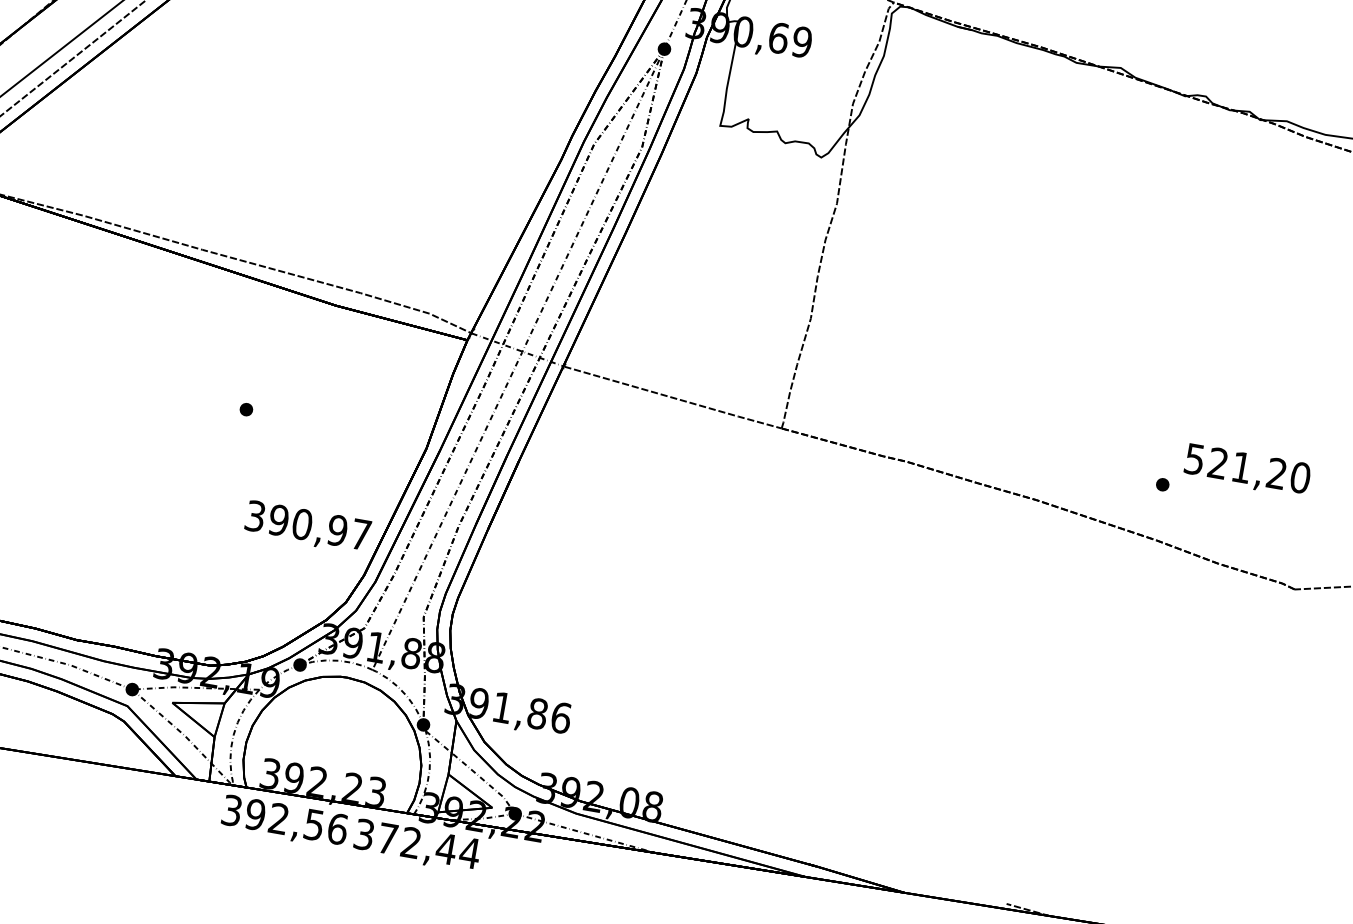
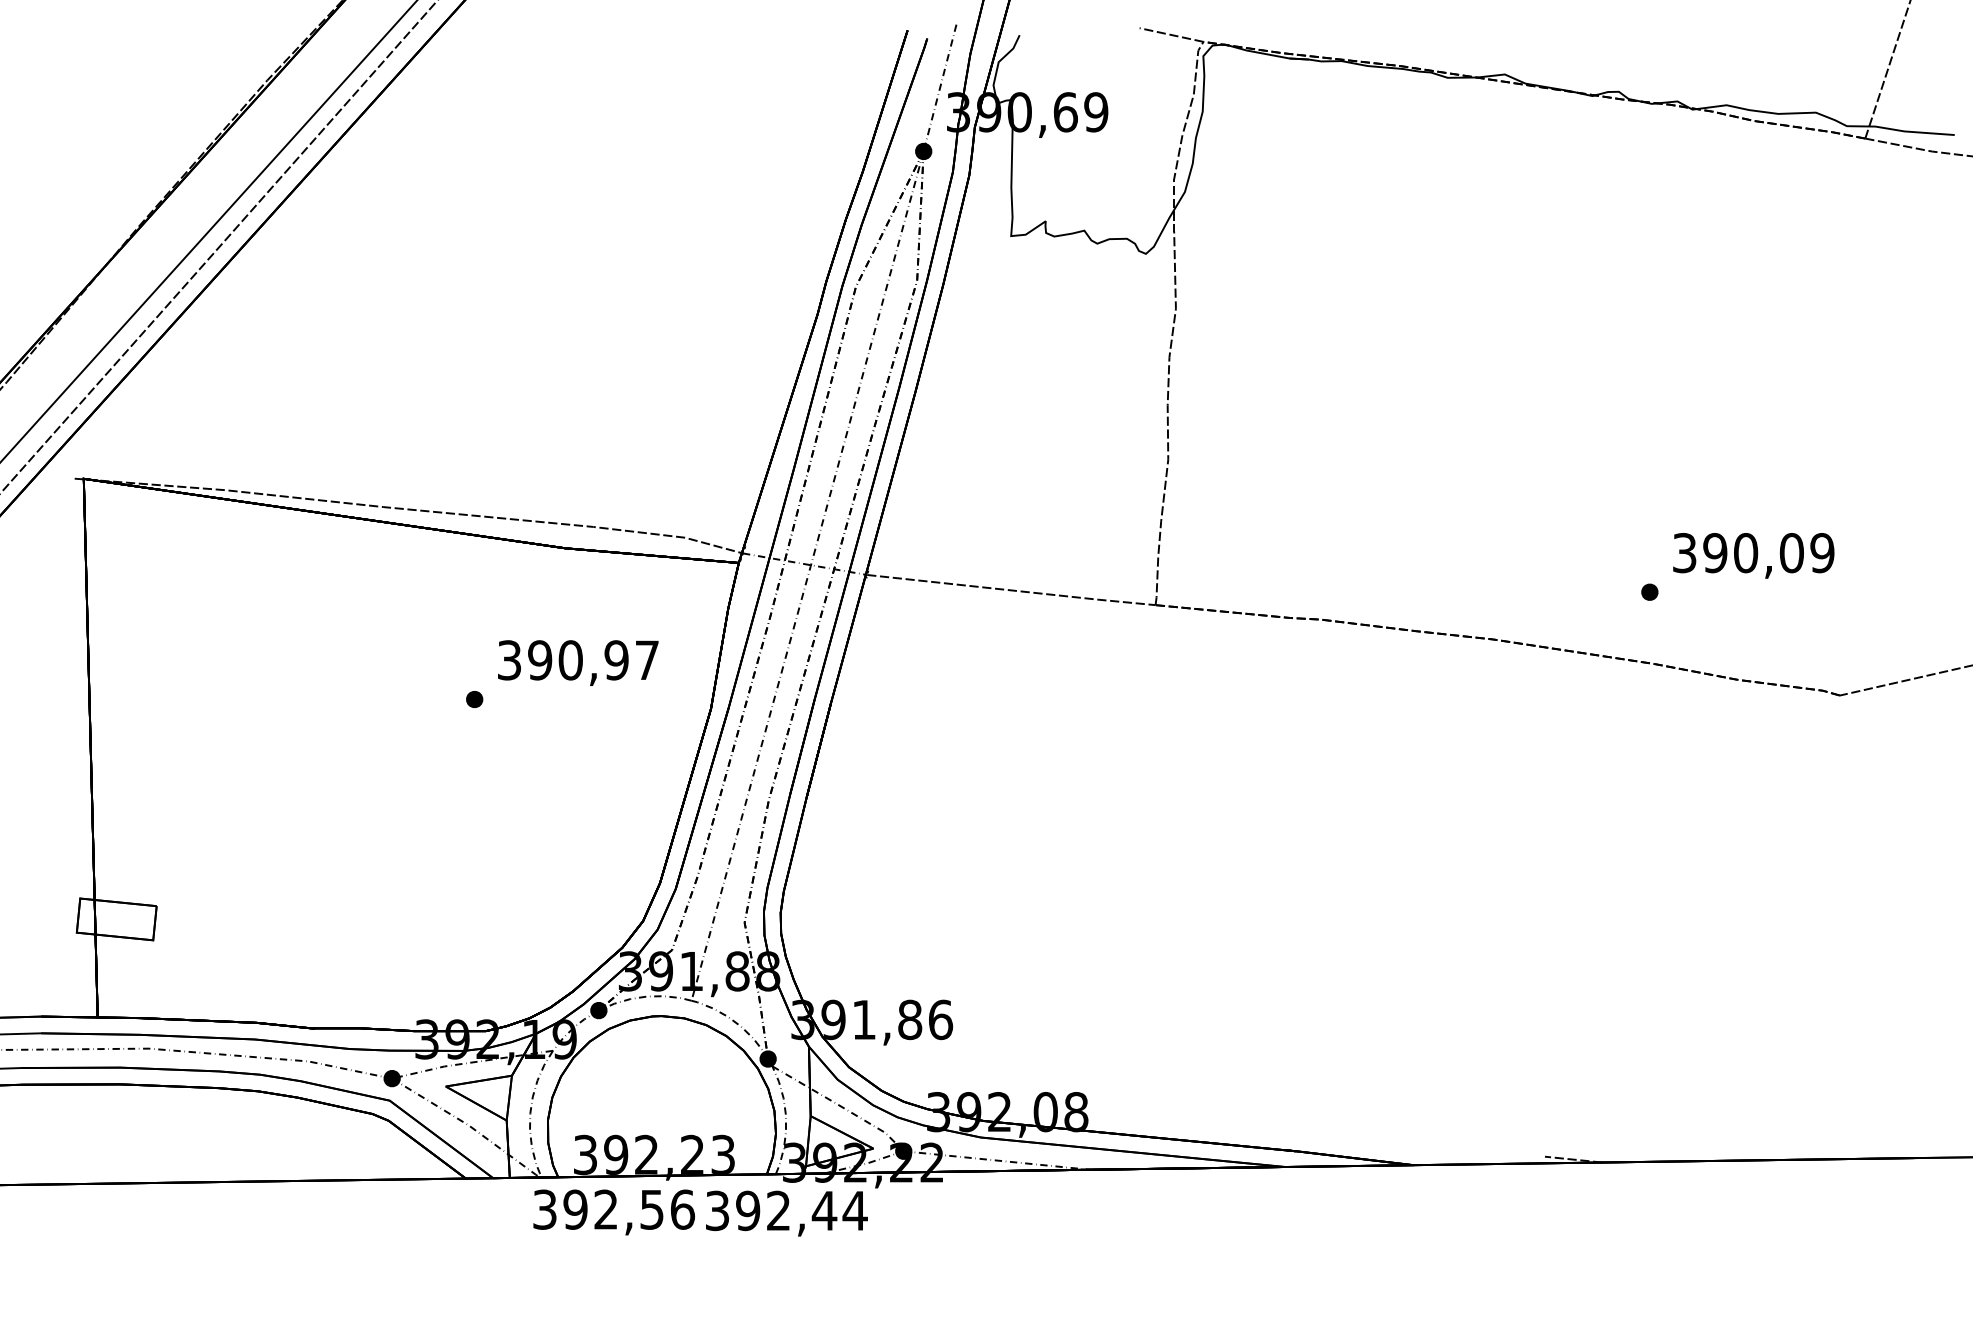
text: (1247, 468) -> (1753, 553), 521,20 -> 390,09
text: (308, 527) -> (578, 662), moved
text: (388, 838) -> (748, 1210), 372,44 -> 392,44

